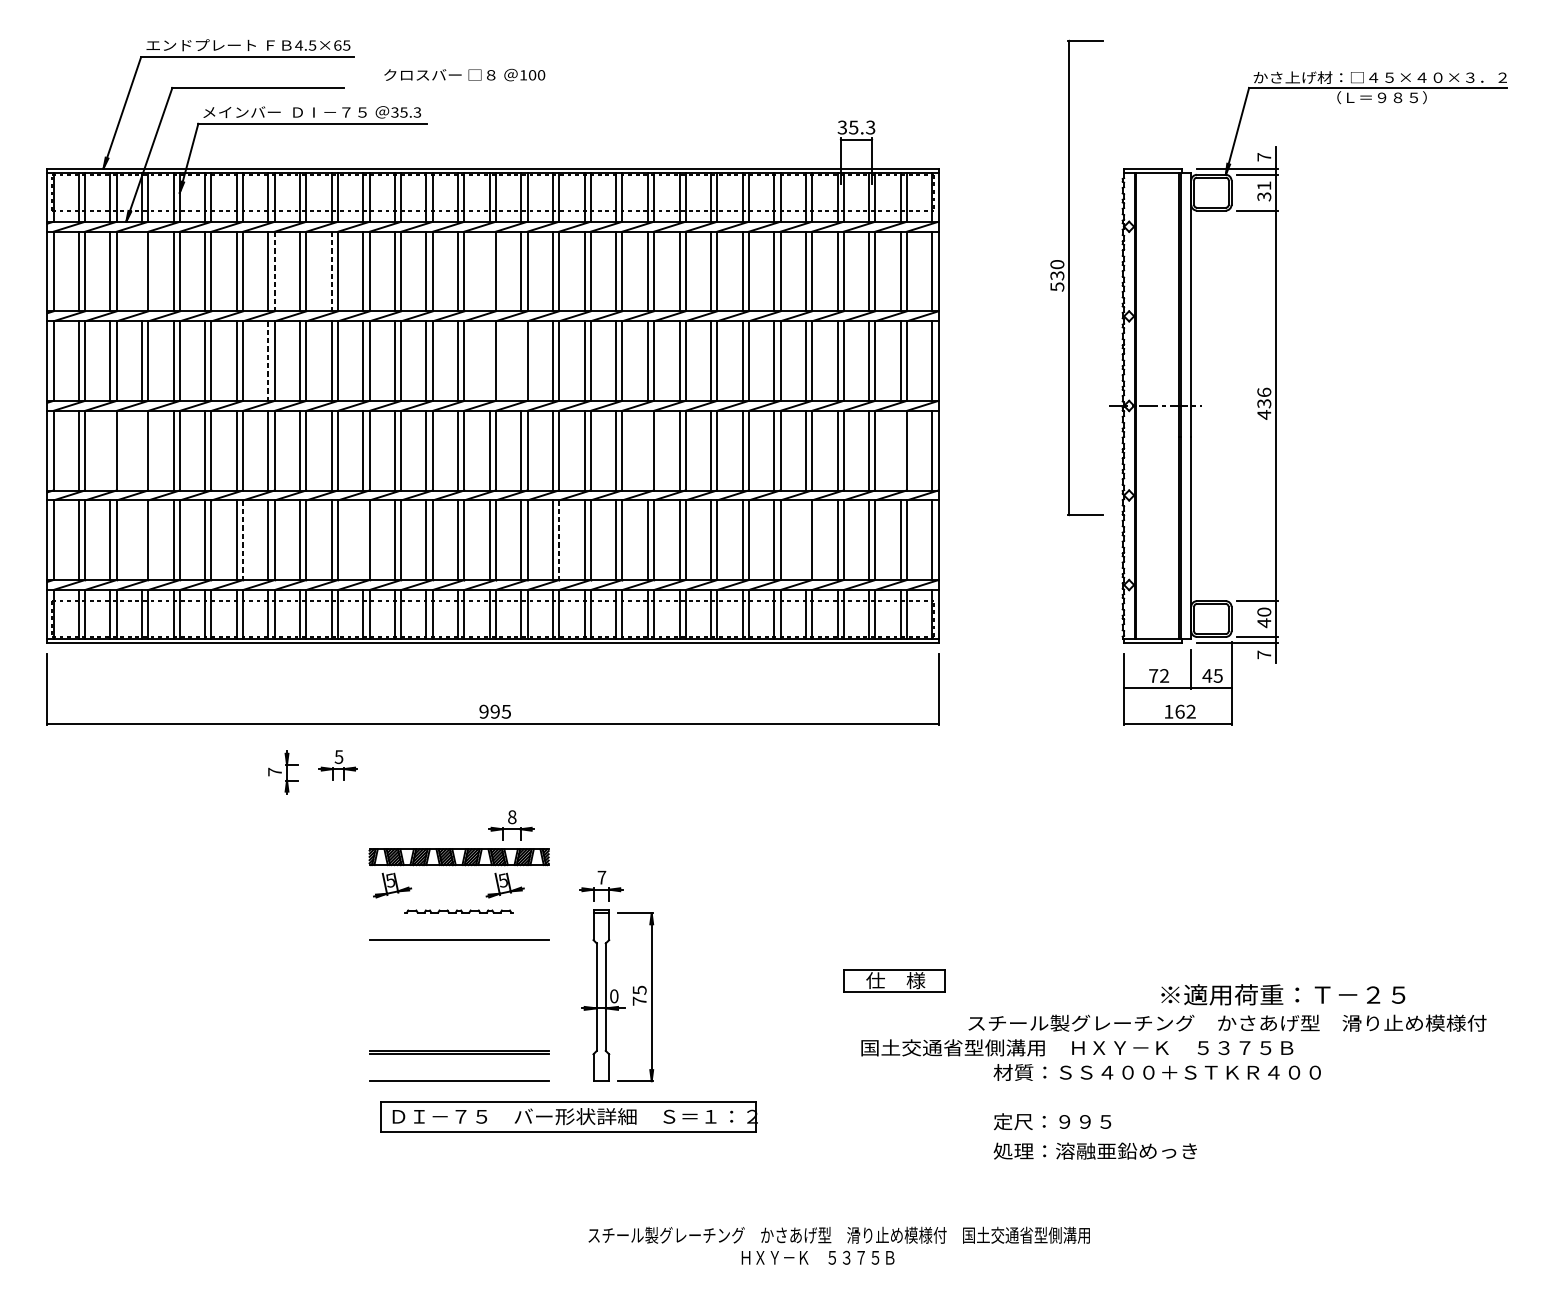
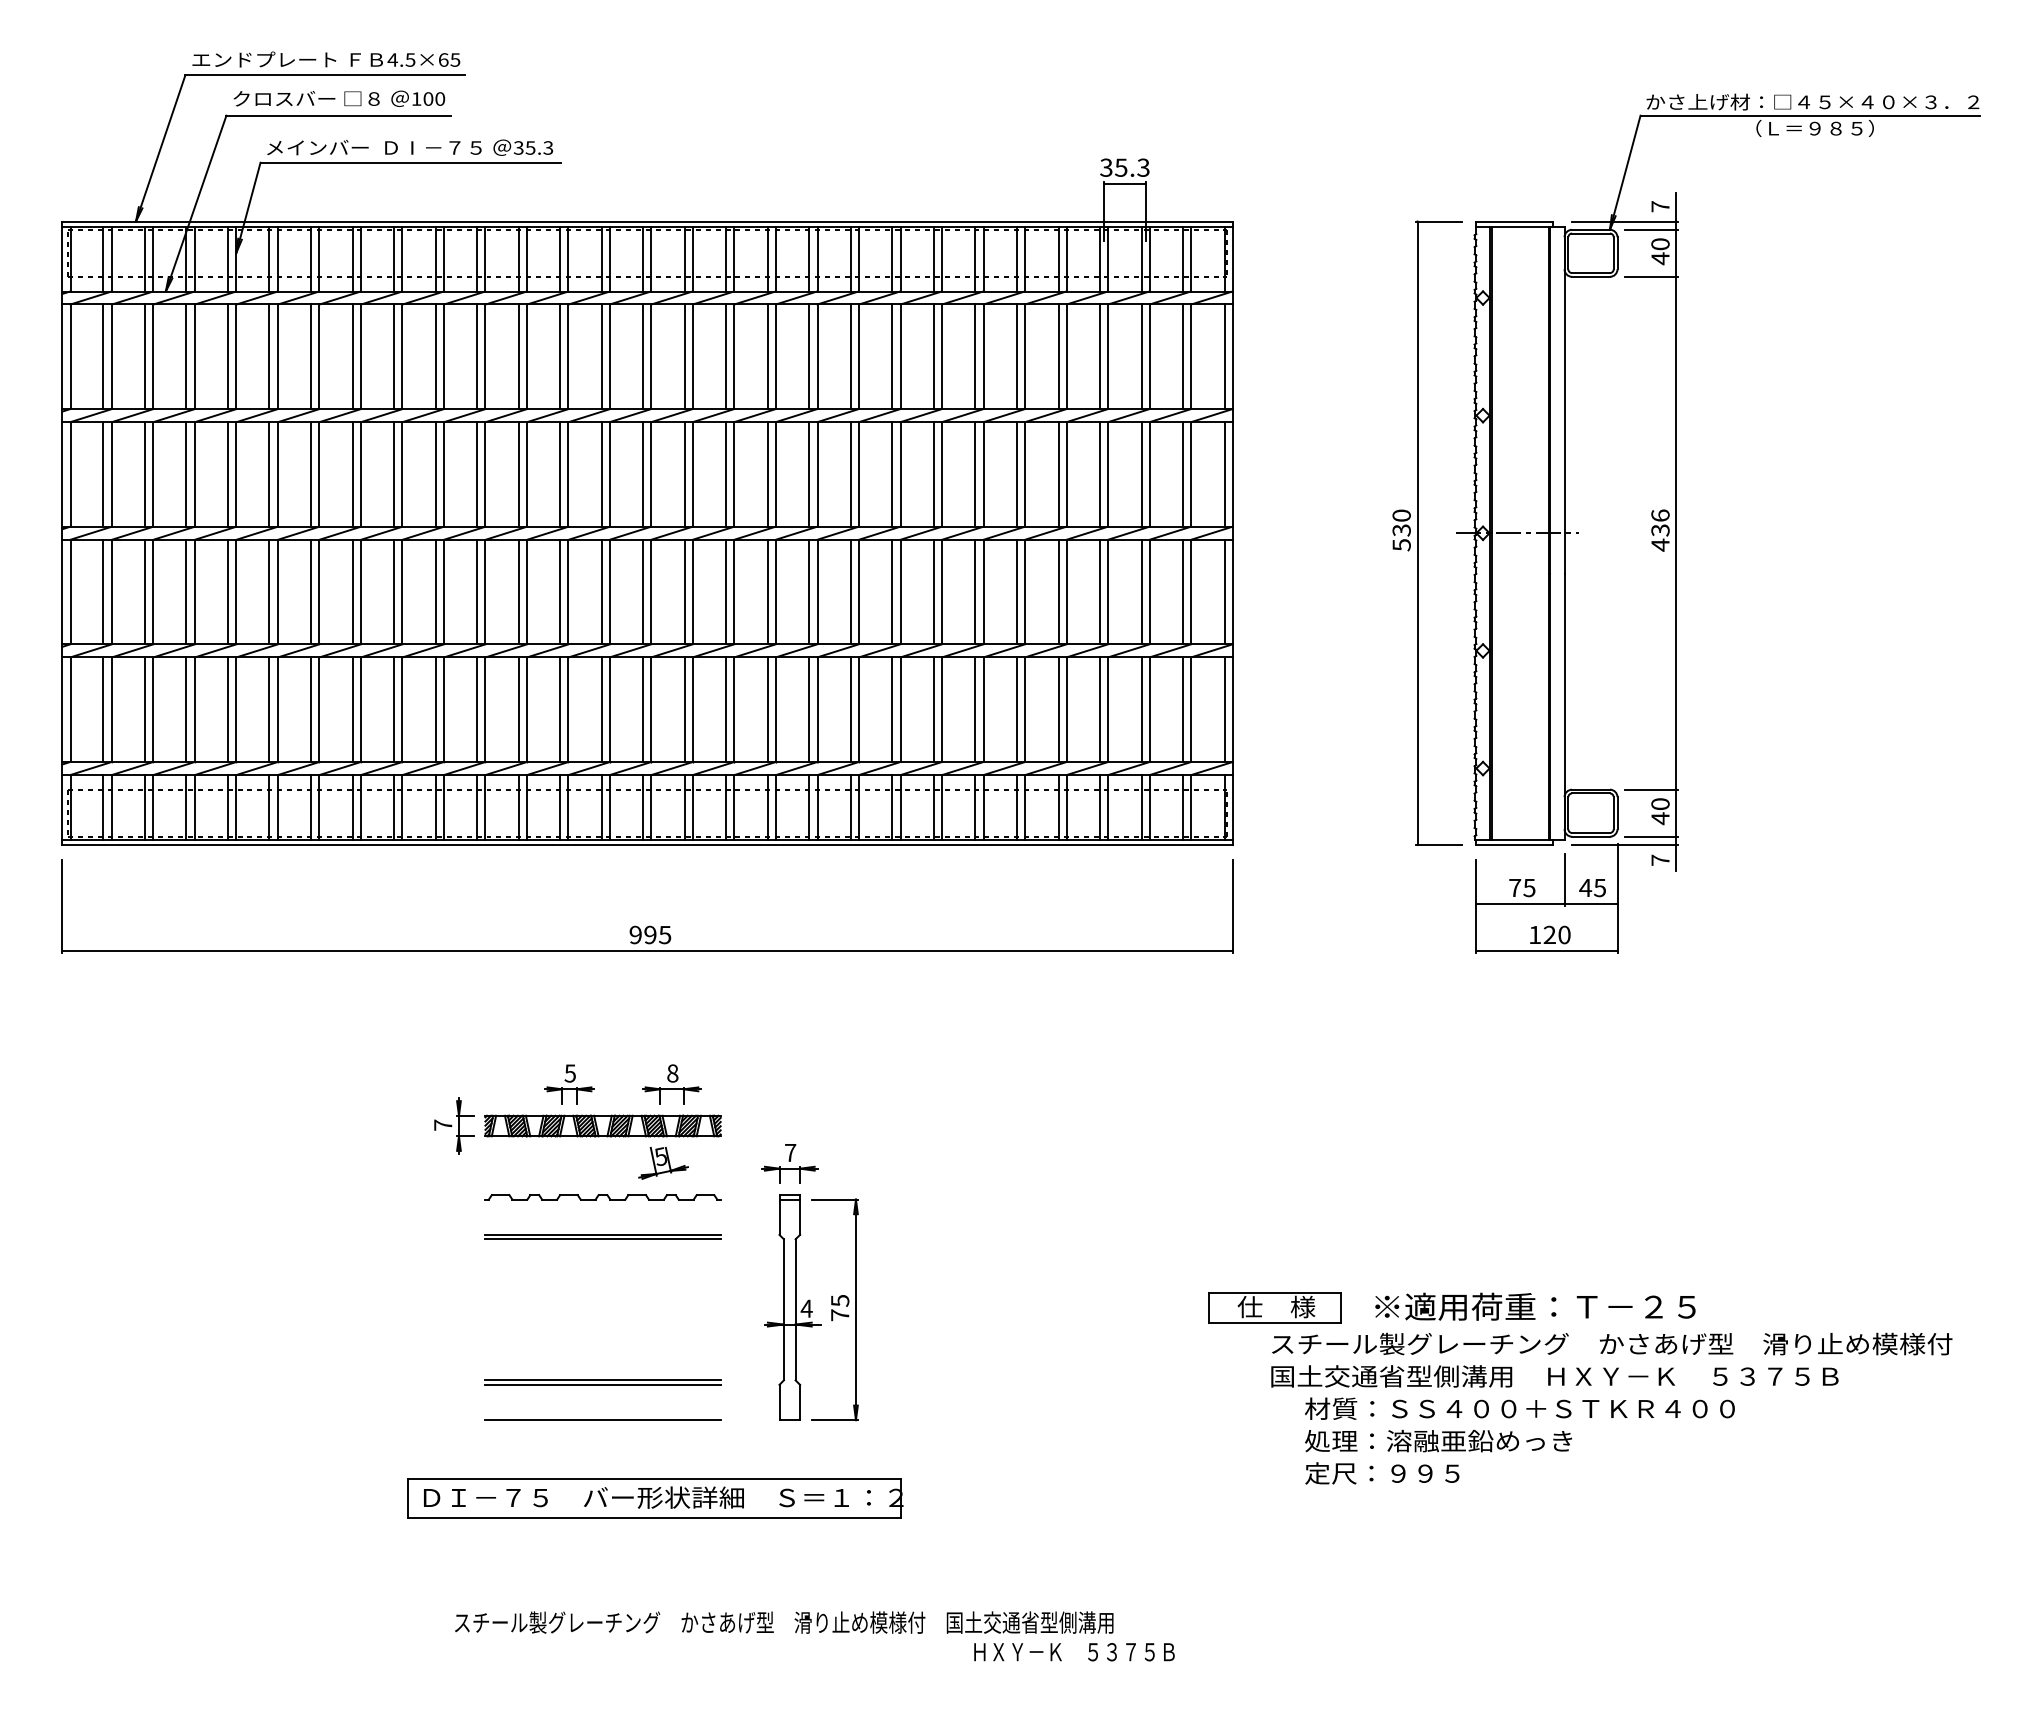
text: (464, 74) -> (339, 98), moved
text: (1264, 191) -> (1660, 251), 31 -> 40
line: (141, 271) -> (186, 356), added
line: (489, 271) -> (643, 356), added
line: (274, 272) -> (360, 357), dashed -> solid
line: (331, 272) -> (435, 357), dashed -> solid
part: (1070, 277) -> (1418, 532), moved
line: (268, 361) -> (352, 474), dashed -> solid
line: (489, 361) -> (643, 474), added
line: (521, 361) -> (684, 474), added
line: (110, 450) -> (144, 591), added
line: (141, 450) -> (186, 591), added
line: (647, 450) -> (850, 591), added
line: (901, 450) -> (1183, 591), added
line: (141, 540) -> (186, 709), added
line: (243, 540) -> (319, 710), dashed -> solid
line: (363, 540) -> (477, 709), added
line: (559, 540) -> (734, 710), dashed -> solid
line: (805, 540) -> (1058, 709), added
text: (1164, 675) -> (1529, 887), 72 -> 75
text: (1185, 711) -> (1556, 934), 162 -> 120
part: (338, 765) -> (569, 1084), moved
part: (283, 772) -> (454, 1125), moved
part: (392, 884) -> (515, 1162), removed
part: (458, 911) -> (602, 1197), size x1.67
line: (458, 943) -> (602, 1239), added
part: (894, 980) -> (1274, 1307), moved
text: (1283, 994) -> (1535, 1306), moved
text: (614, 996) -> (806, 1308), 0 -> 4
text: (1076, 1047) -> (1554, 1376), moved
part: (569, 1117) -> (655, 1498), moved
text: (1095, 1150) -> (1438, 1440), moved
text: (839, 1235) -> (784, 1622), moved

